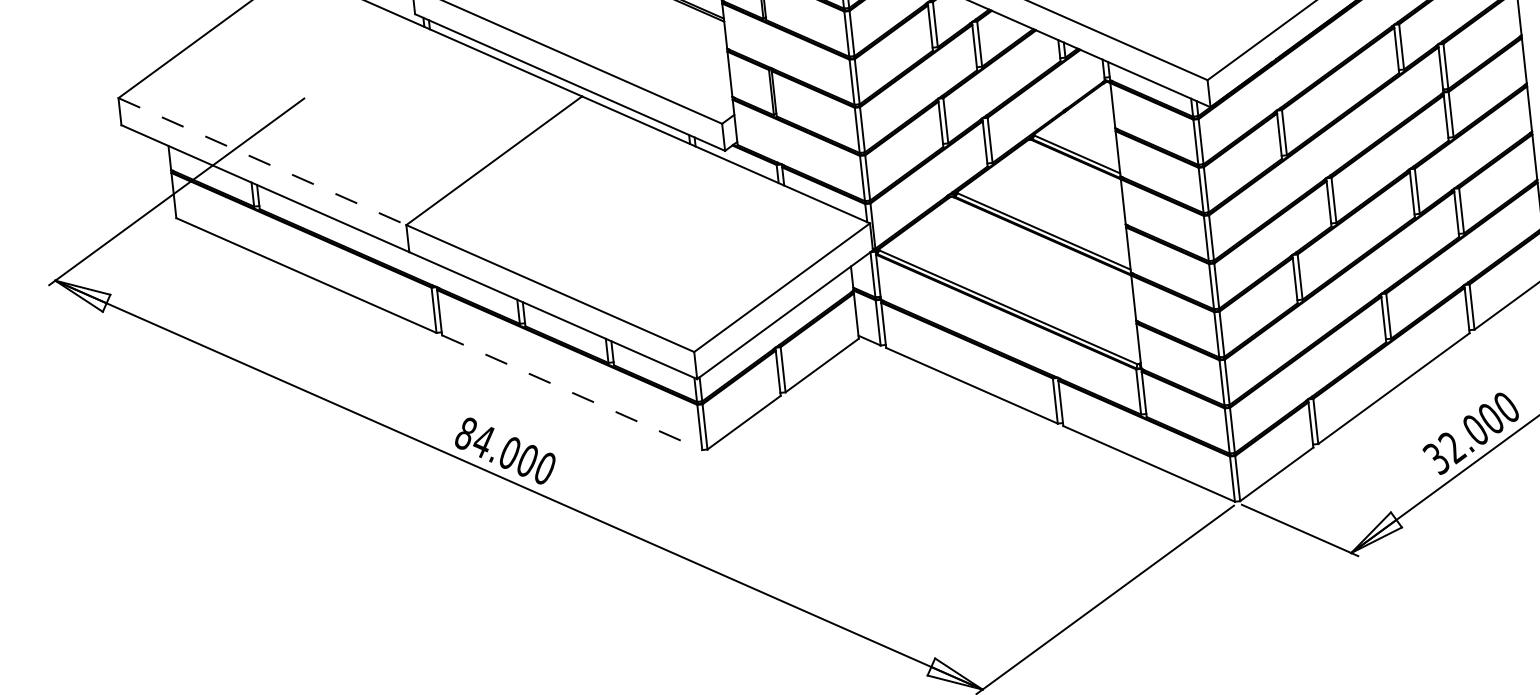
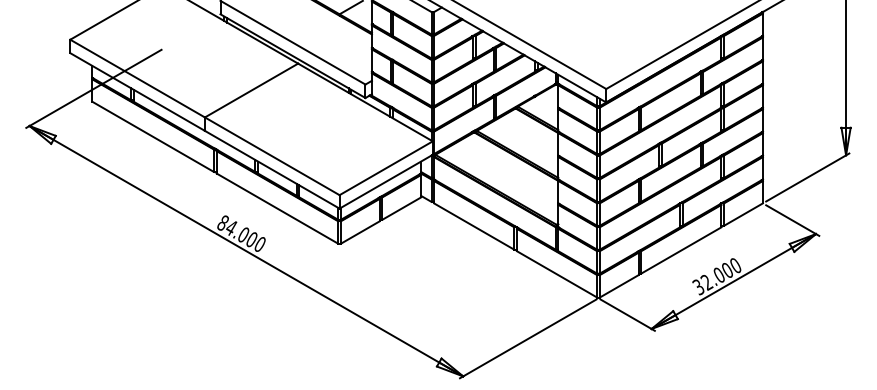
line: (262, 161) -> (137, 78), dashed -> solid
line: (572, 392) -> (277, 208), dashed -> solid

